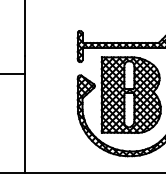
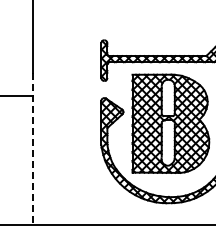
line: (24, 114) -> (32, 148), solid -> dashed

